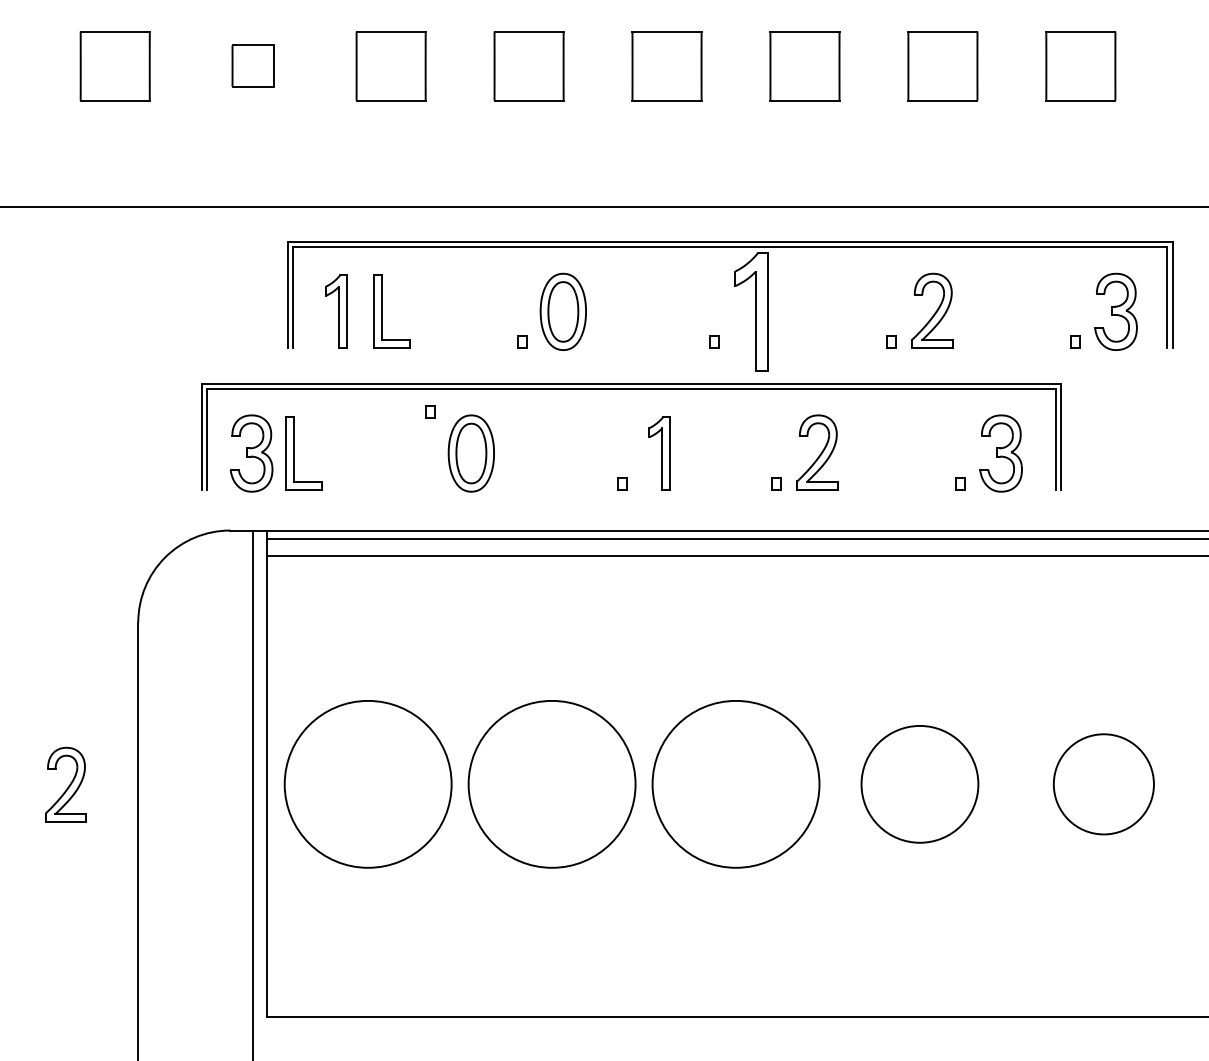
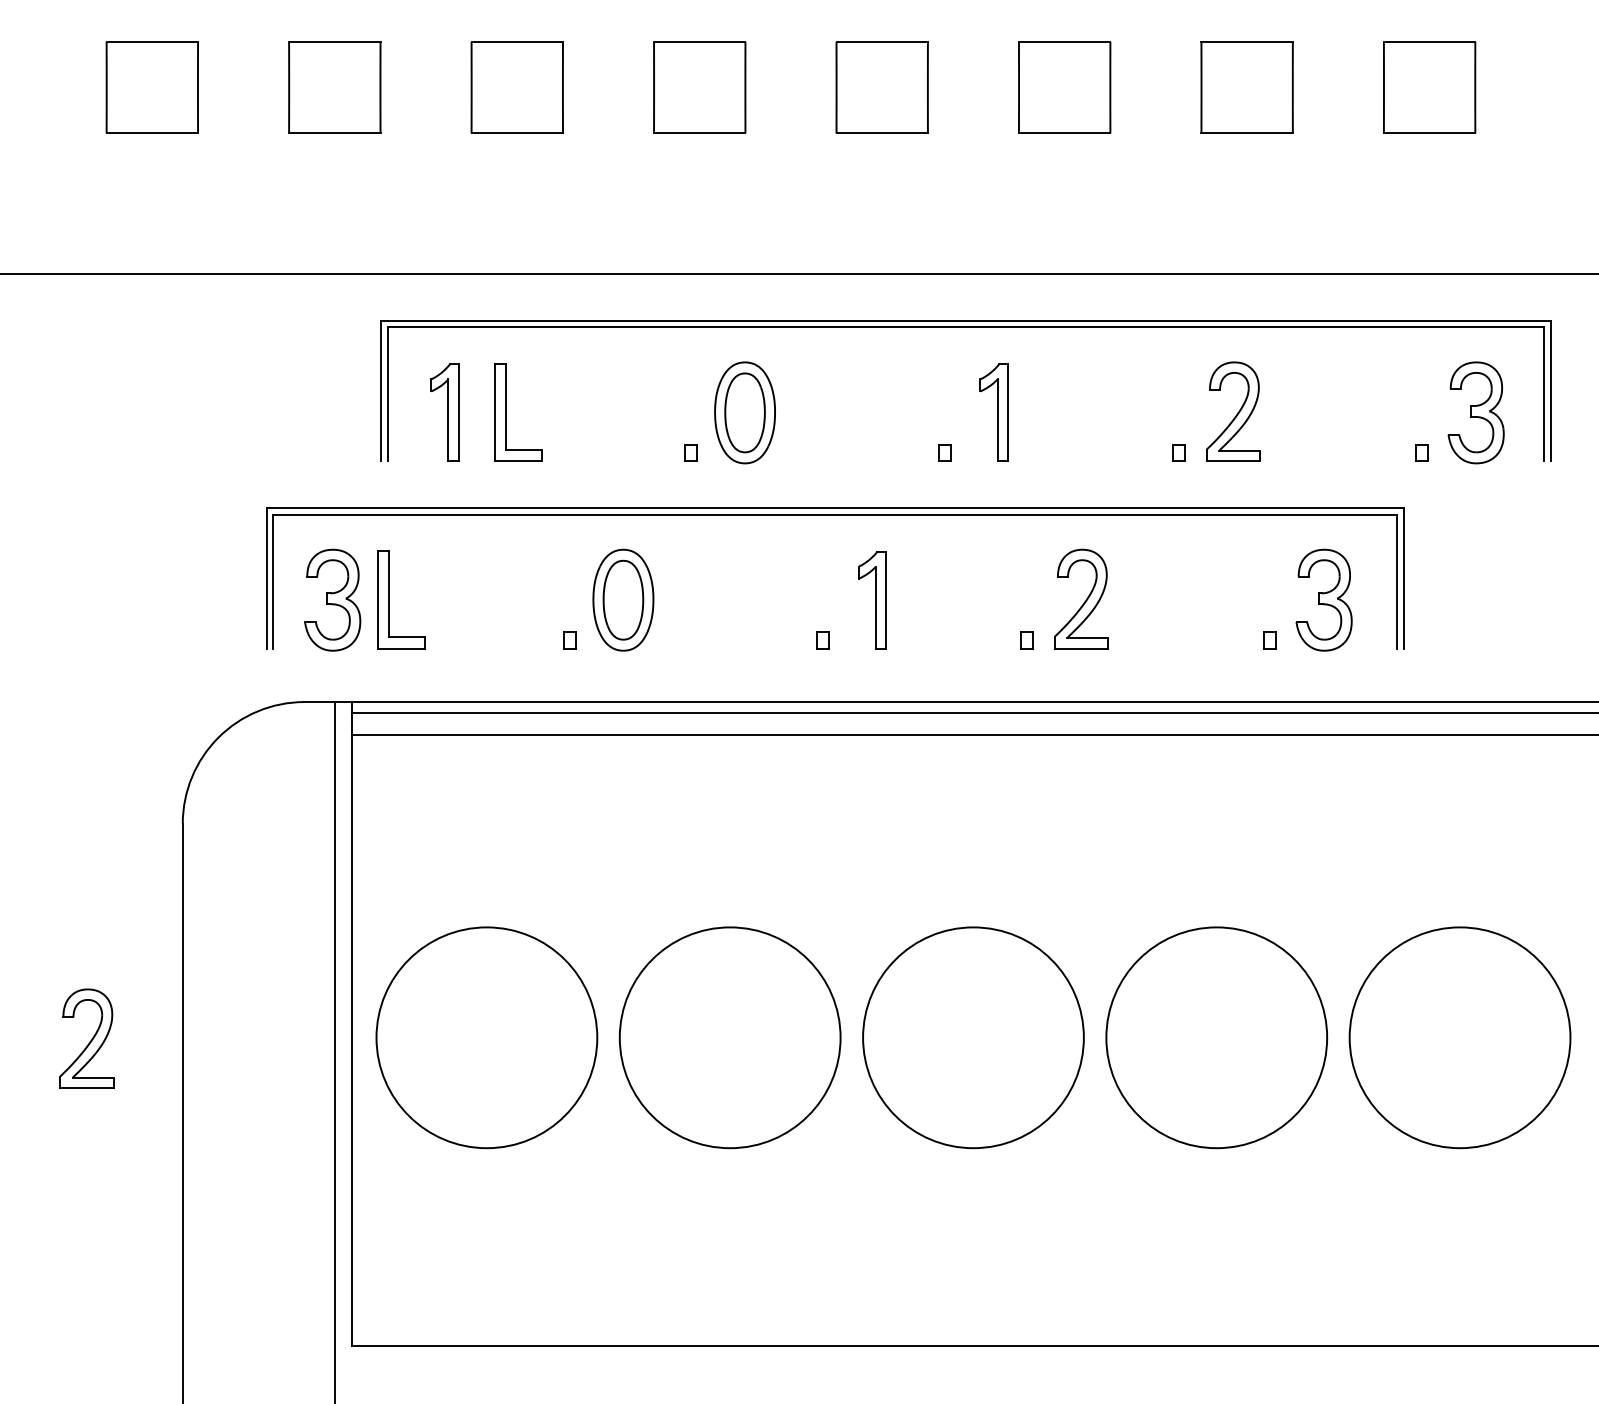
part: (252, 65) -> (334, 87), size x1.67
part: (751, 311) -> (993, 412), size x0.62
part: (430, 412) -> (569, 640), moved
circle: (919, 784) -> (1216, 1037), size x1.43
circle: (1103, 784) -> (1459, 1037), size x1.67

